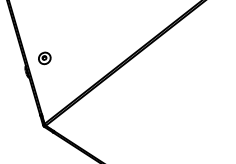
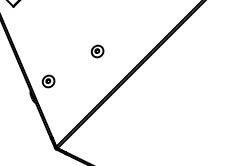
part: (96, 34) -> (97, 51), added

